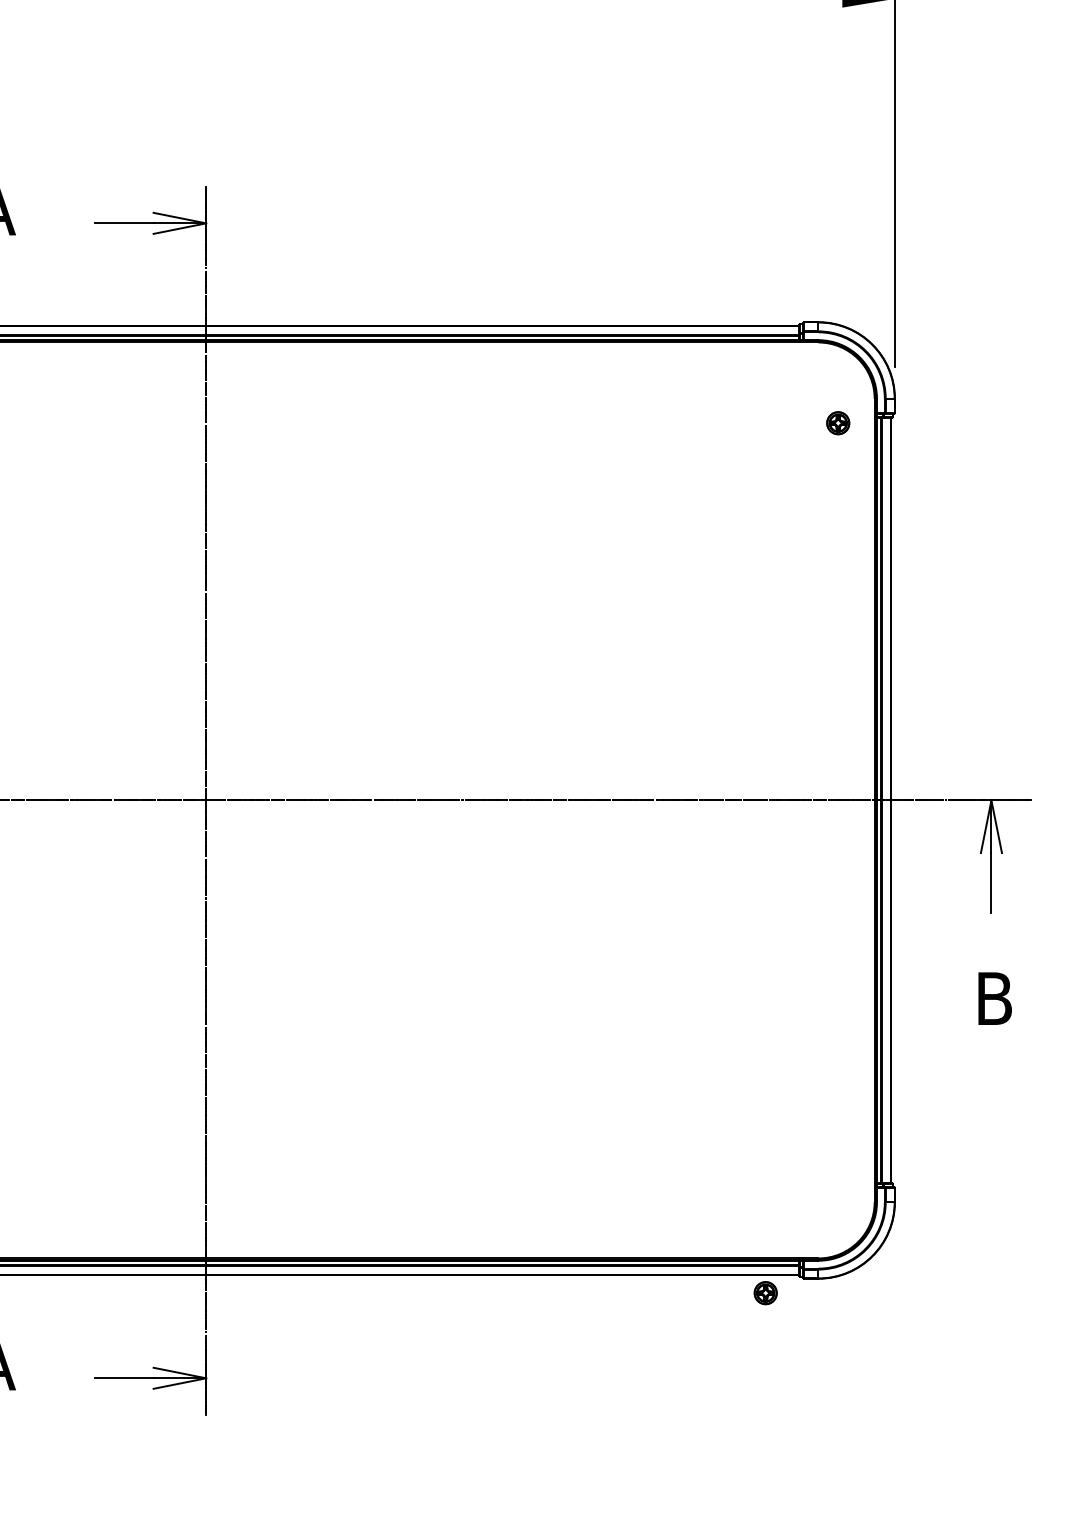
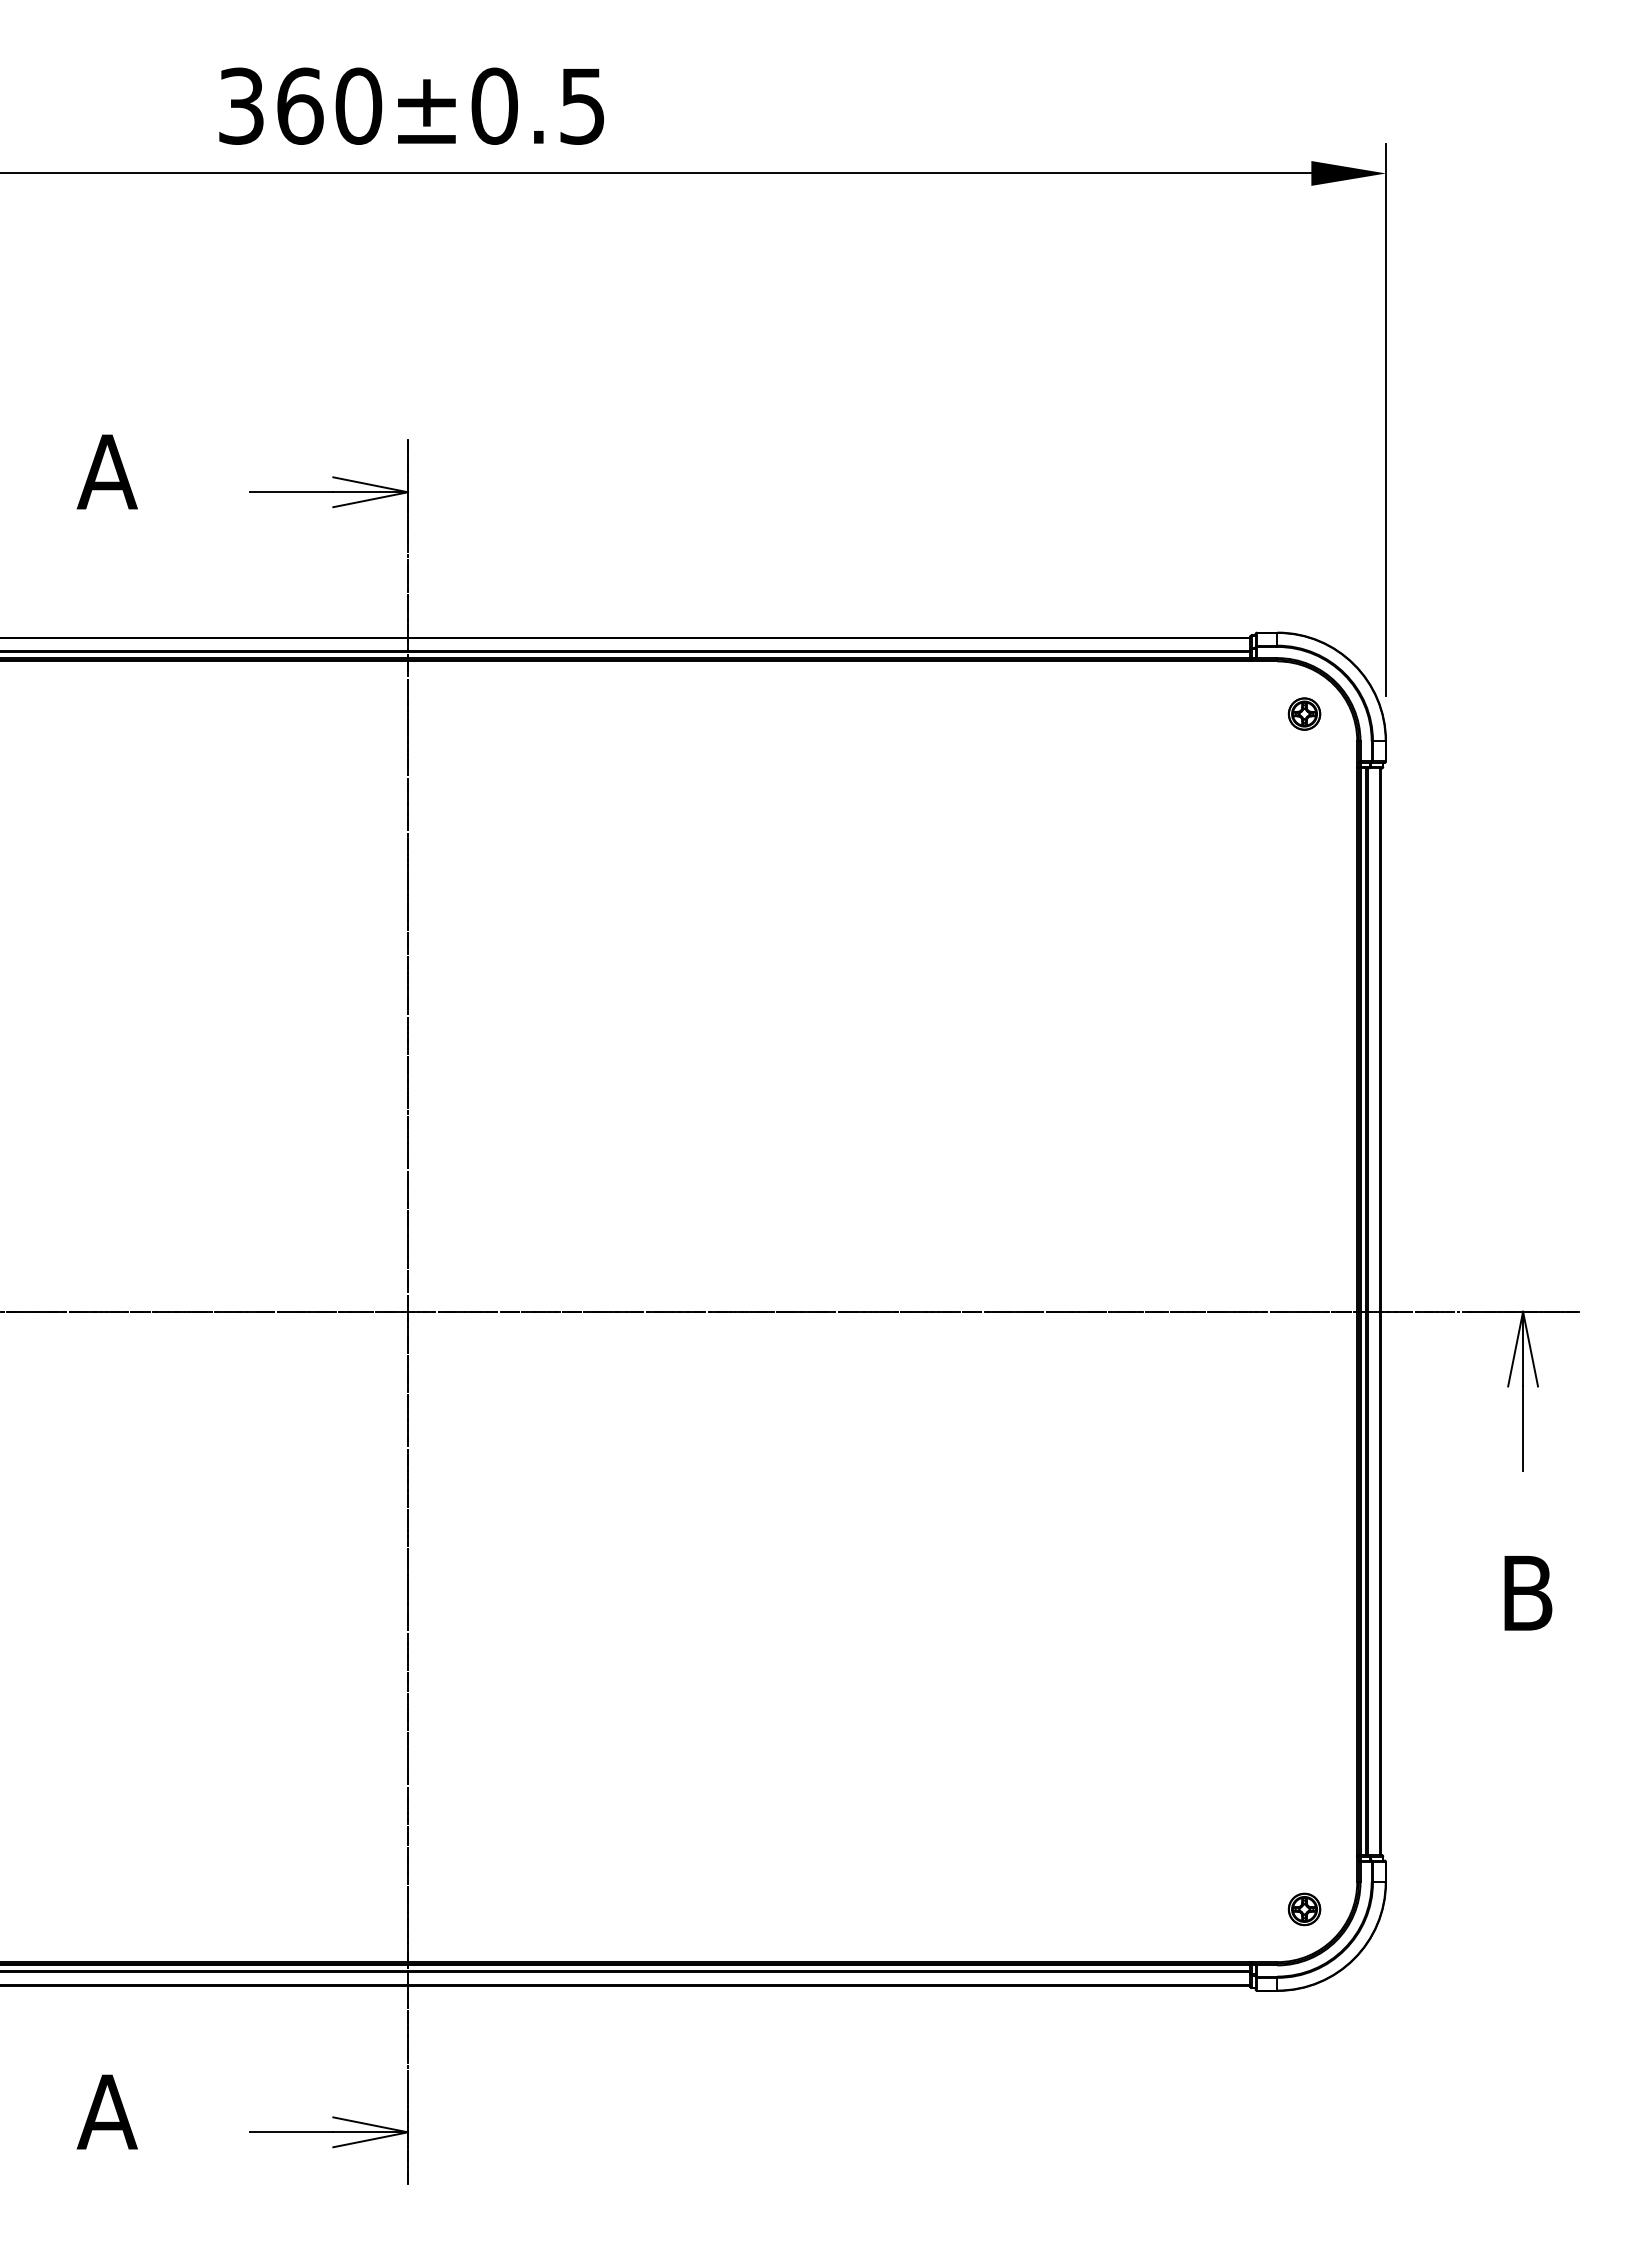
part: (838, 422) -> (1304, 713), moved
part: (765, 1293) -> (1304, 1909), moved

